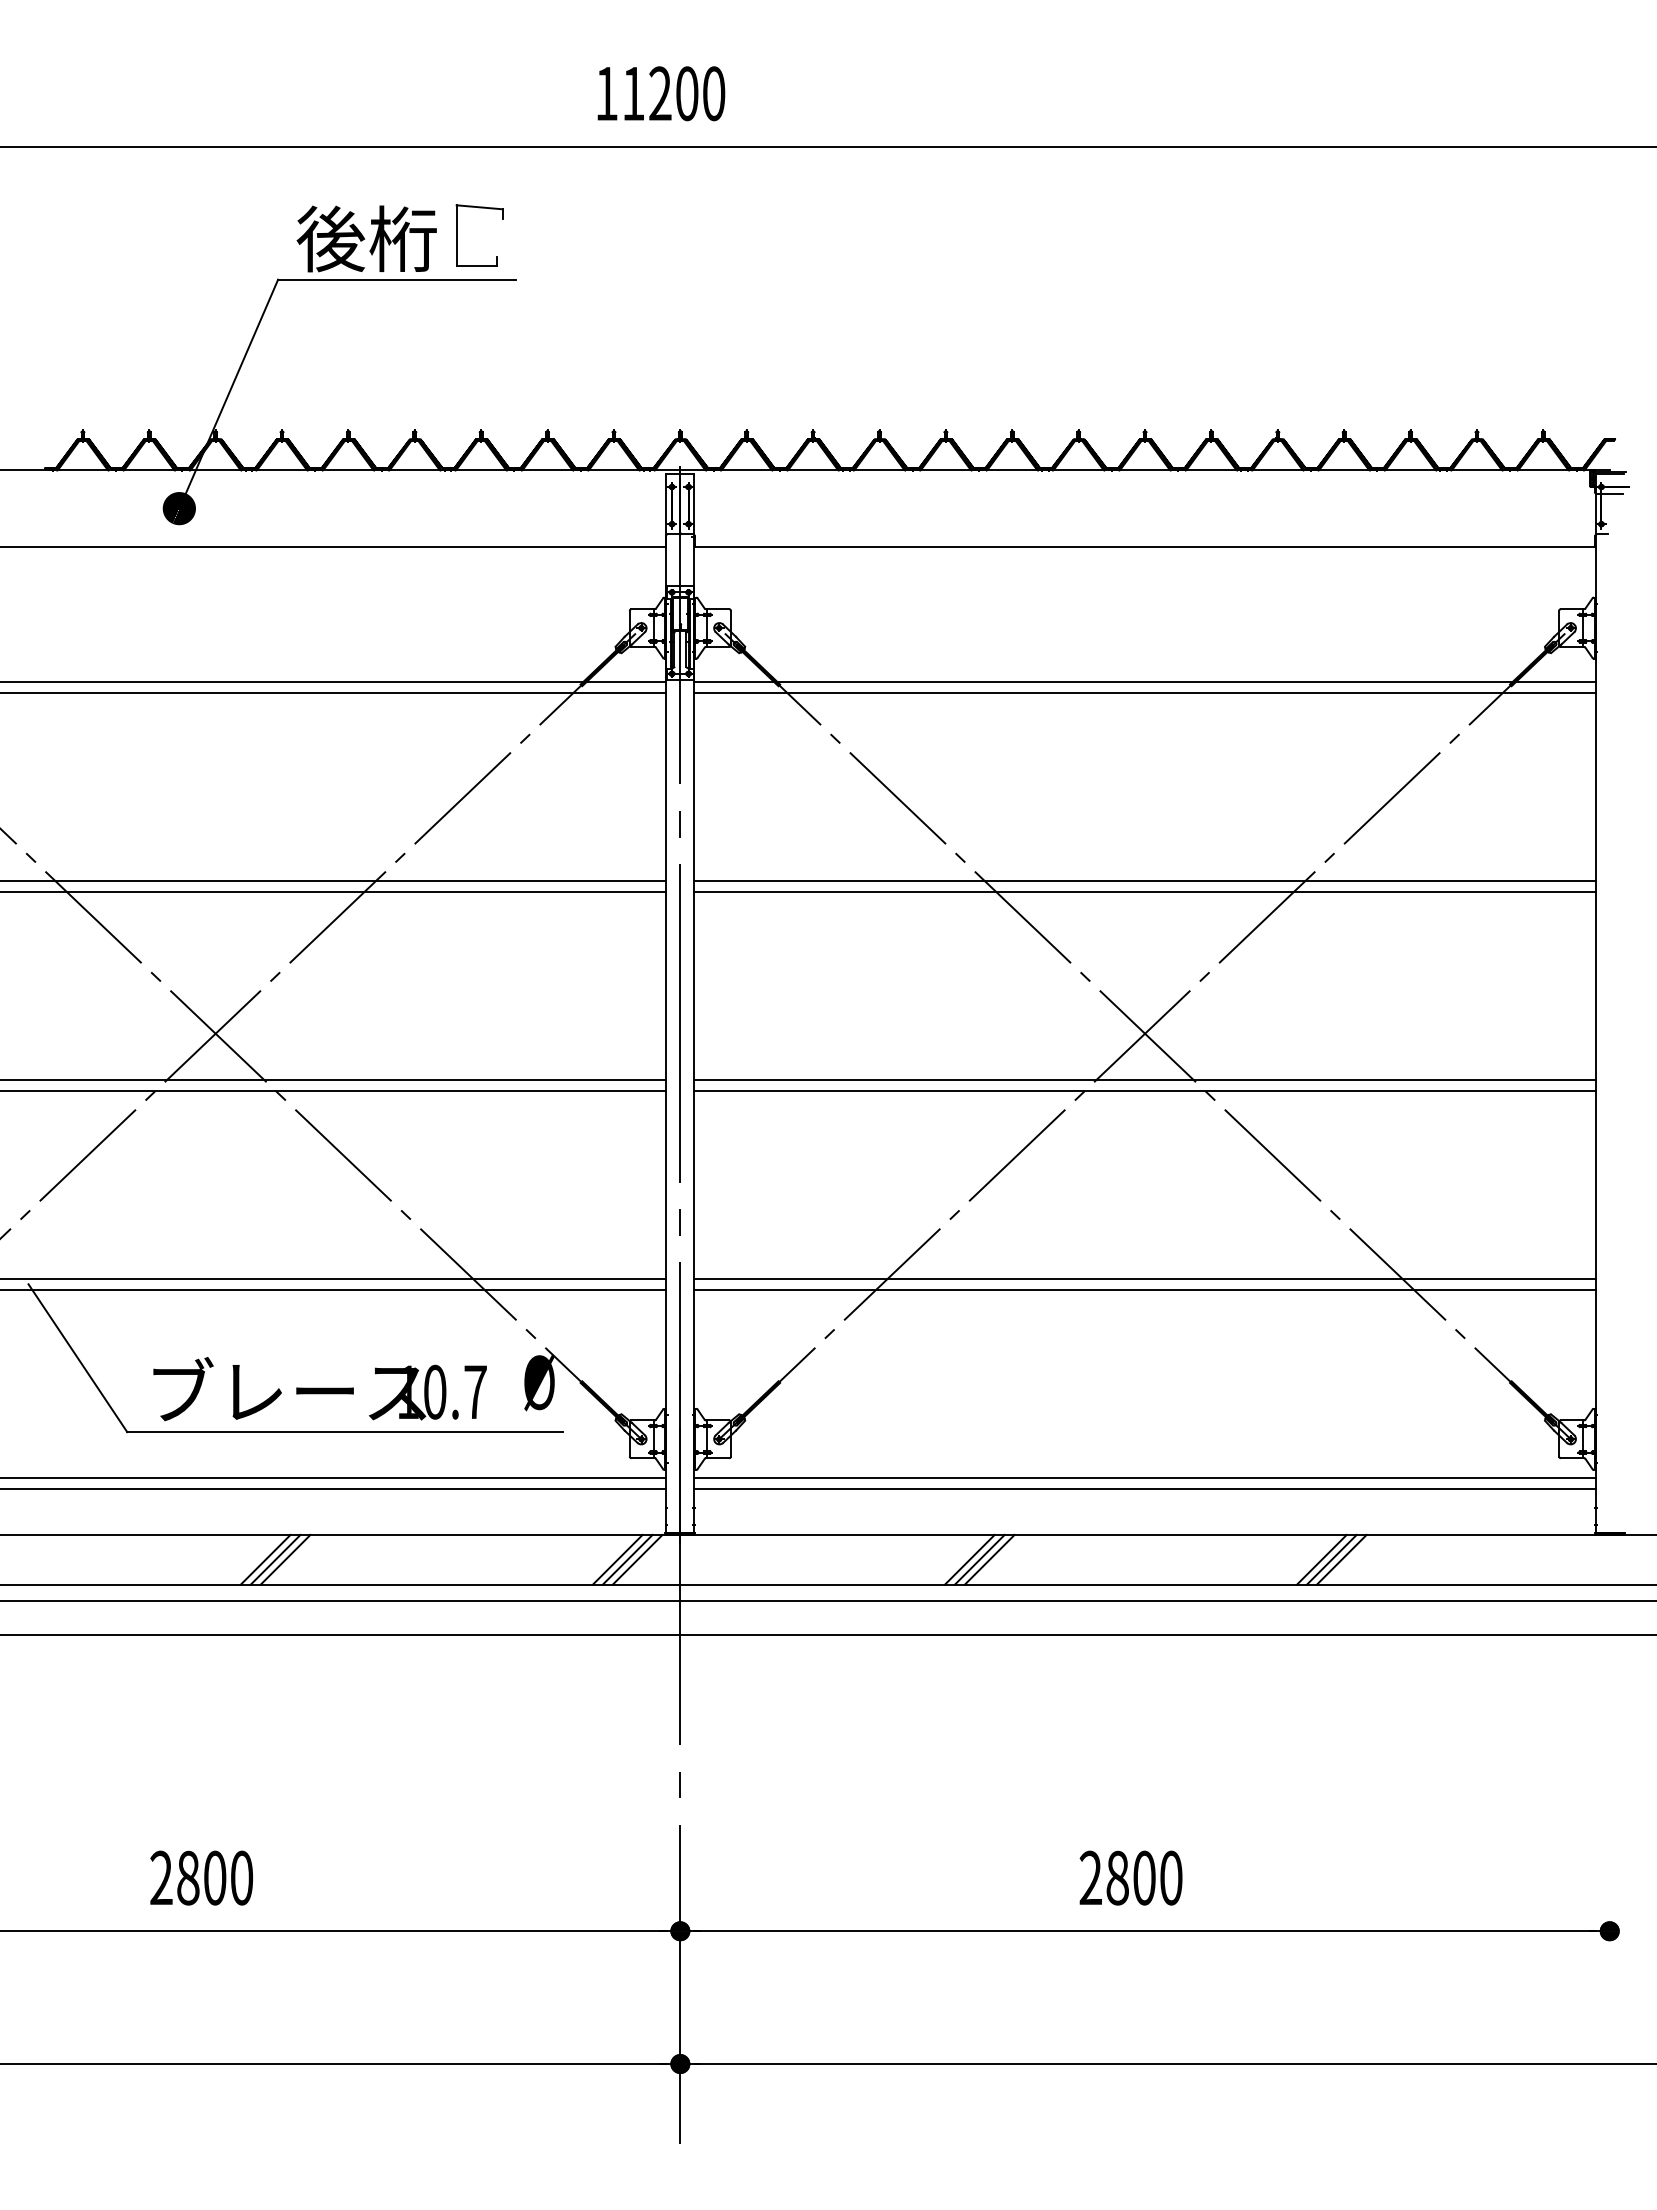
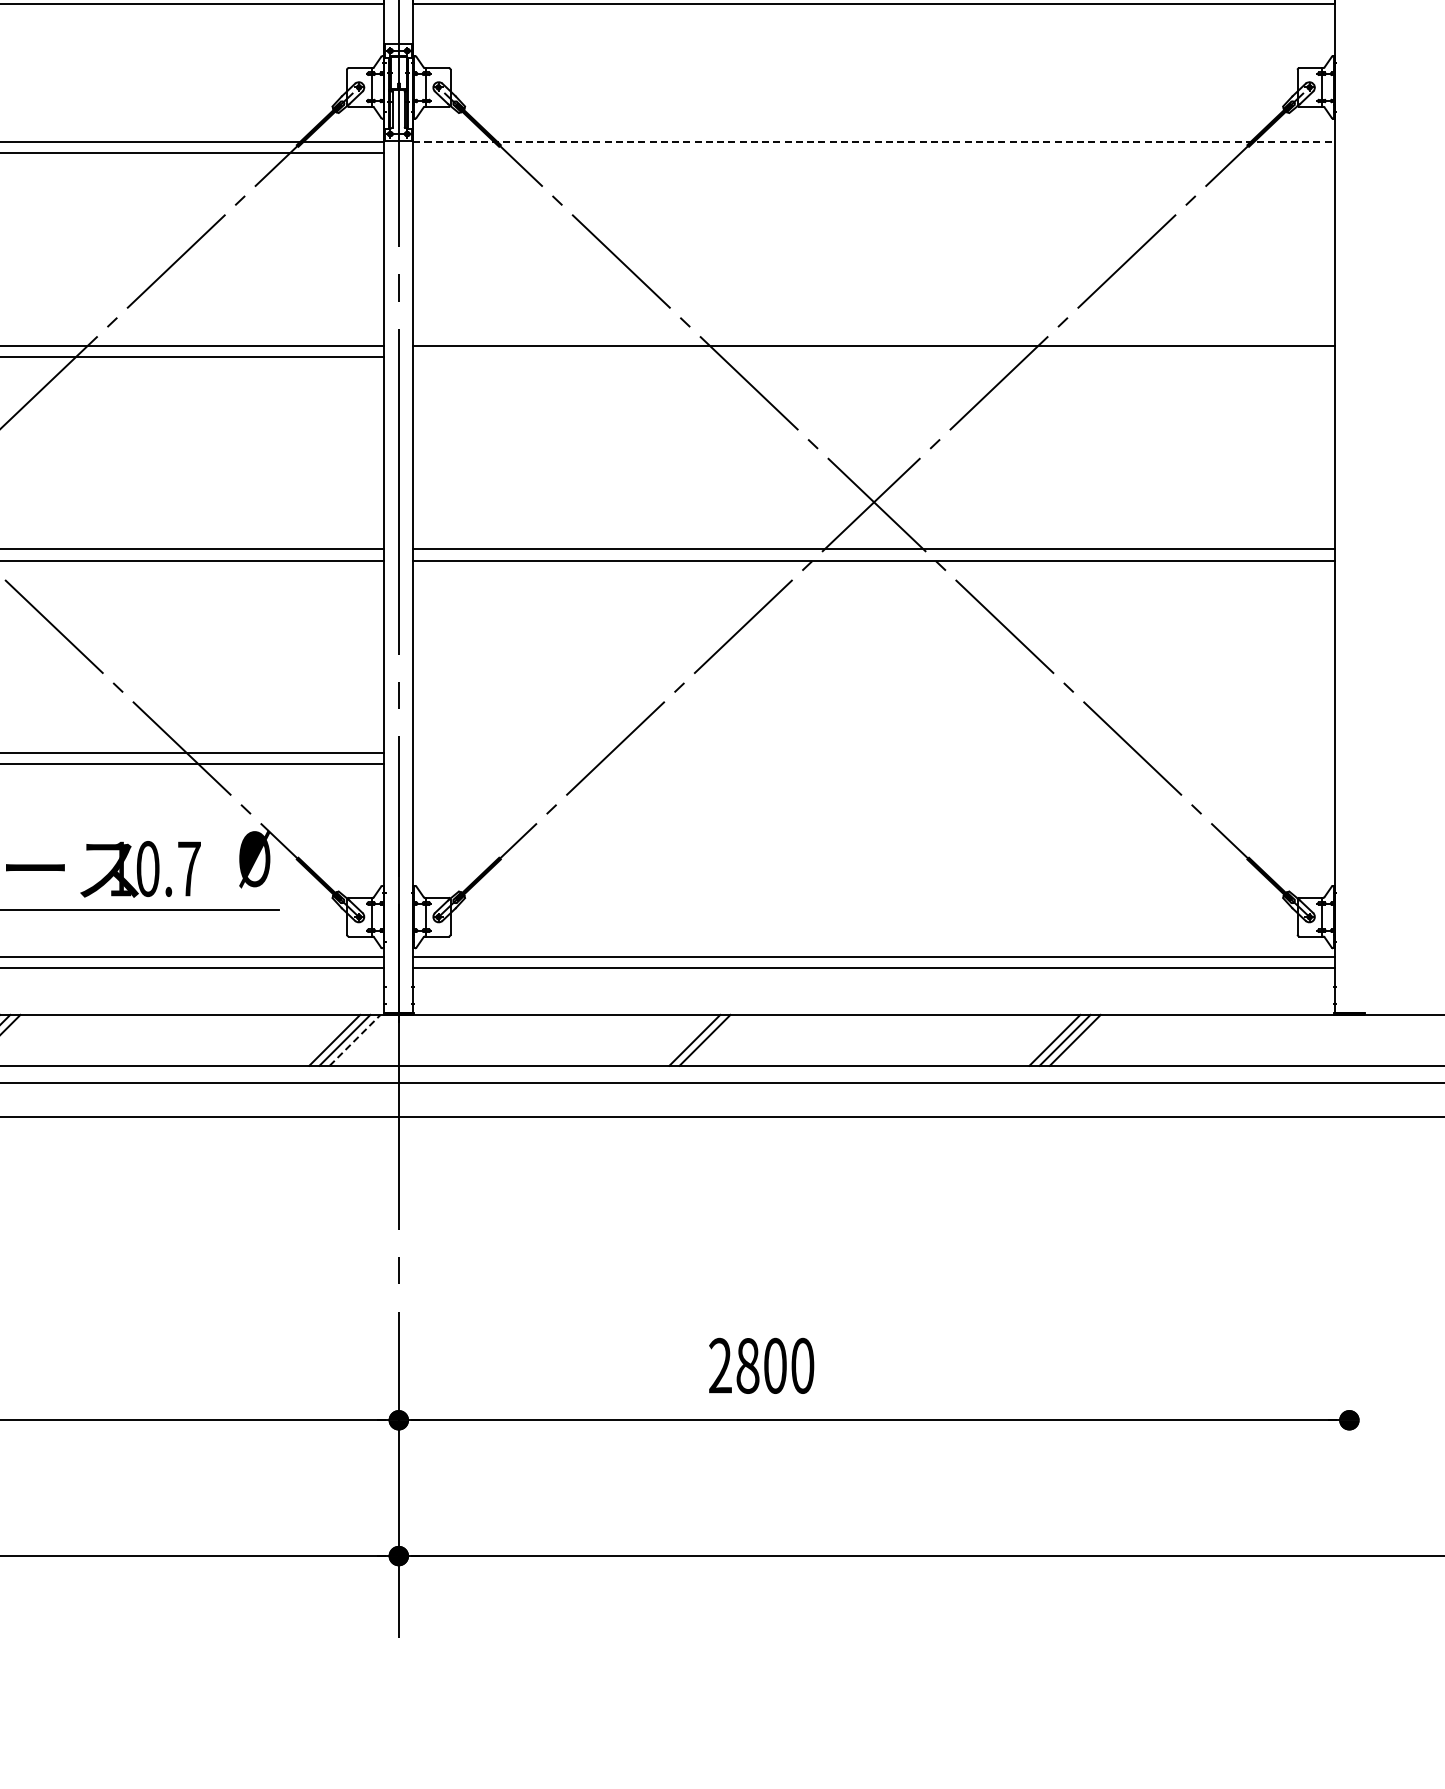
line: (1145, 681) -> (874, 142), solid -> dashed
line: (1144, 692) -> (873, 153), removed
line: (1144, 891) -> (873, 356), removed
line: (1144, 1279) -> (873, 753), removed
line: (1144, 1289) -> (873, 763), removed
line: (637, 1559) -> (354, 1040), solid -> dashed
line: (989, 1559) -> (715, 1040), removed
text: (1130, 1877) -> (761, 1365), moved

